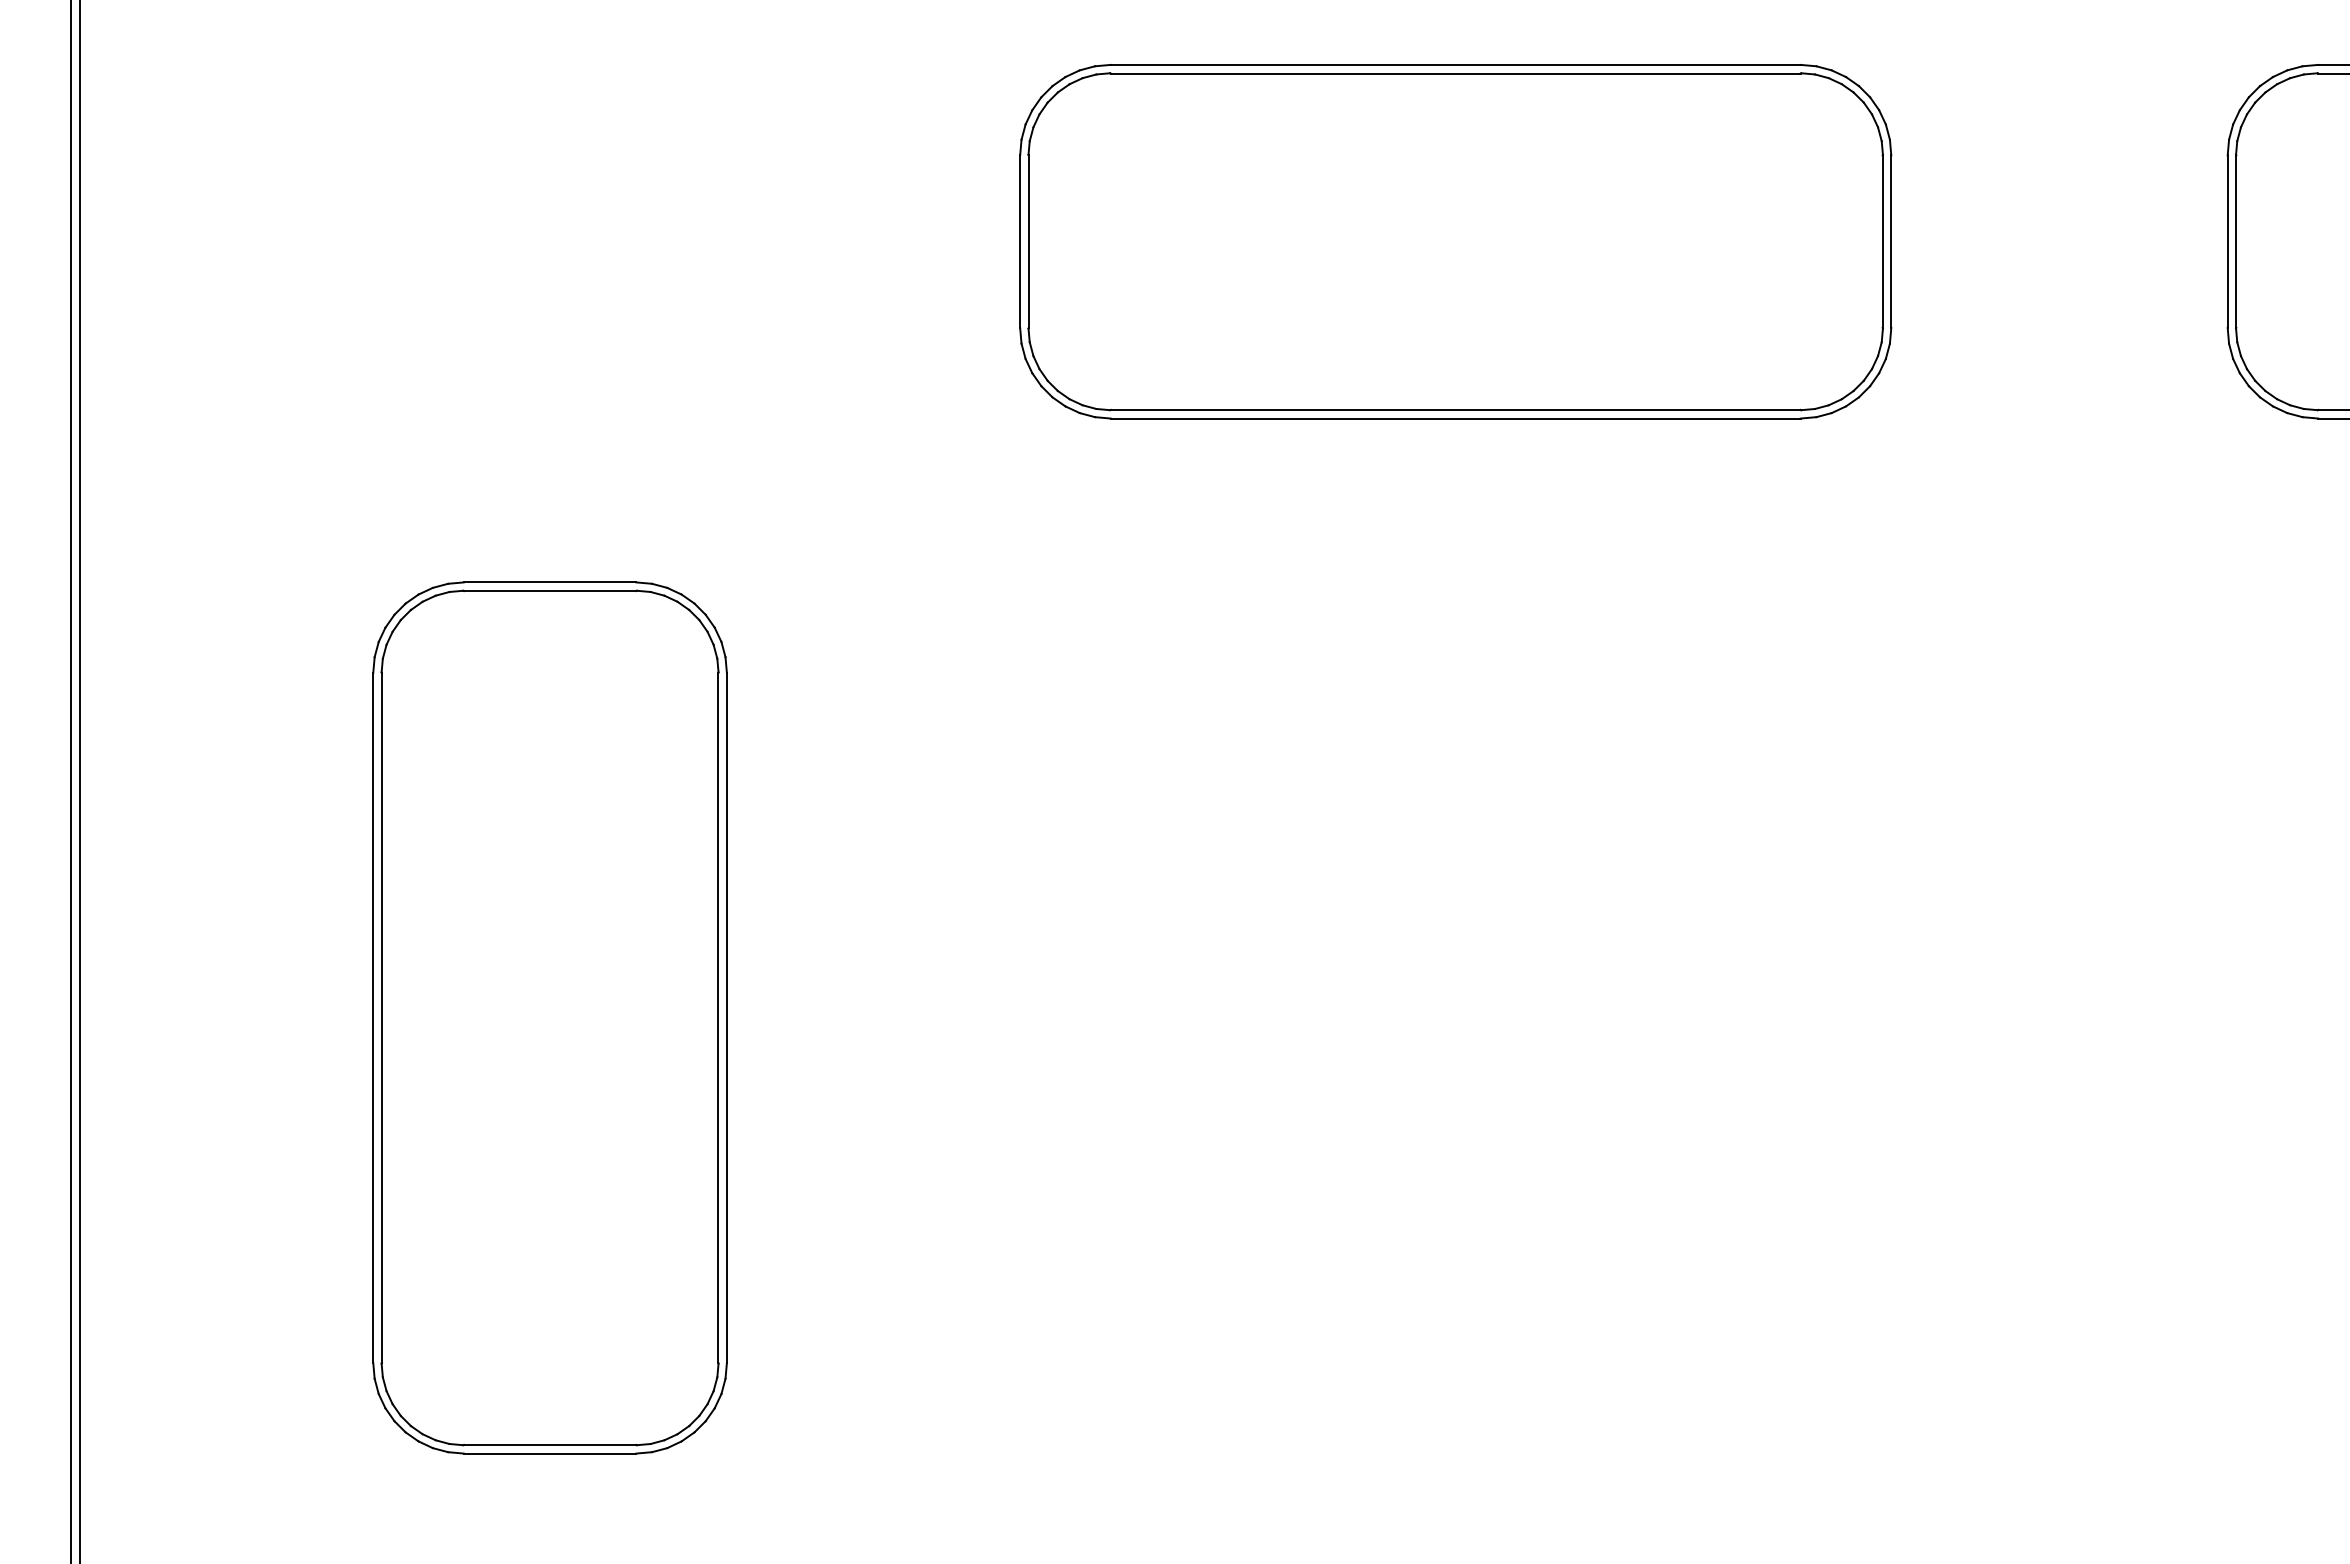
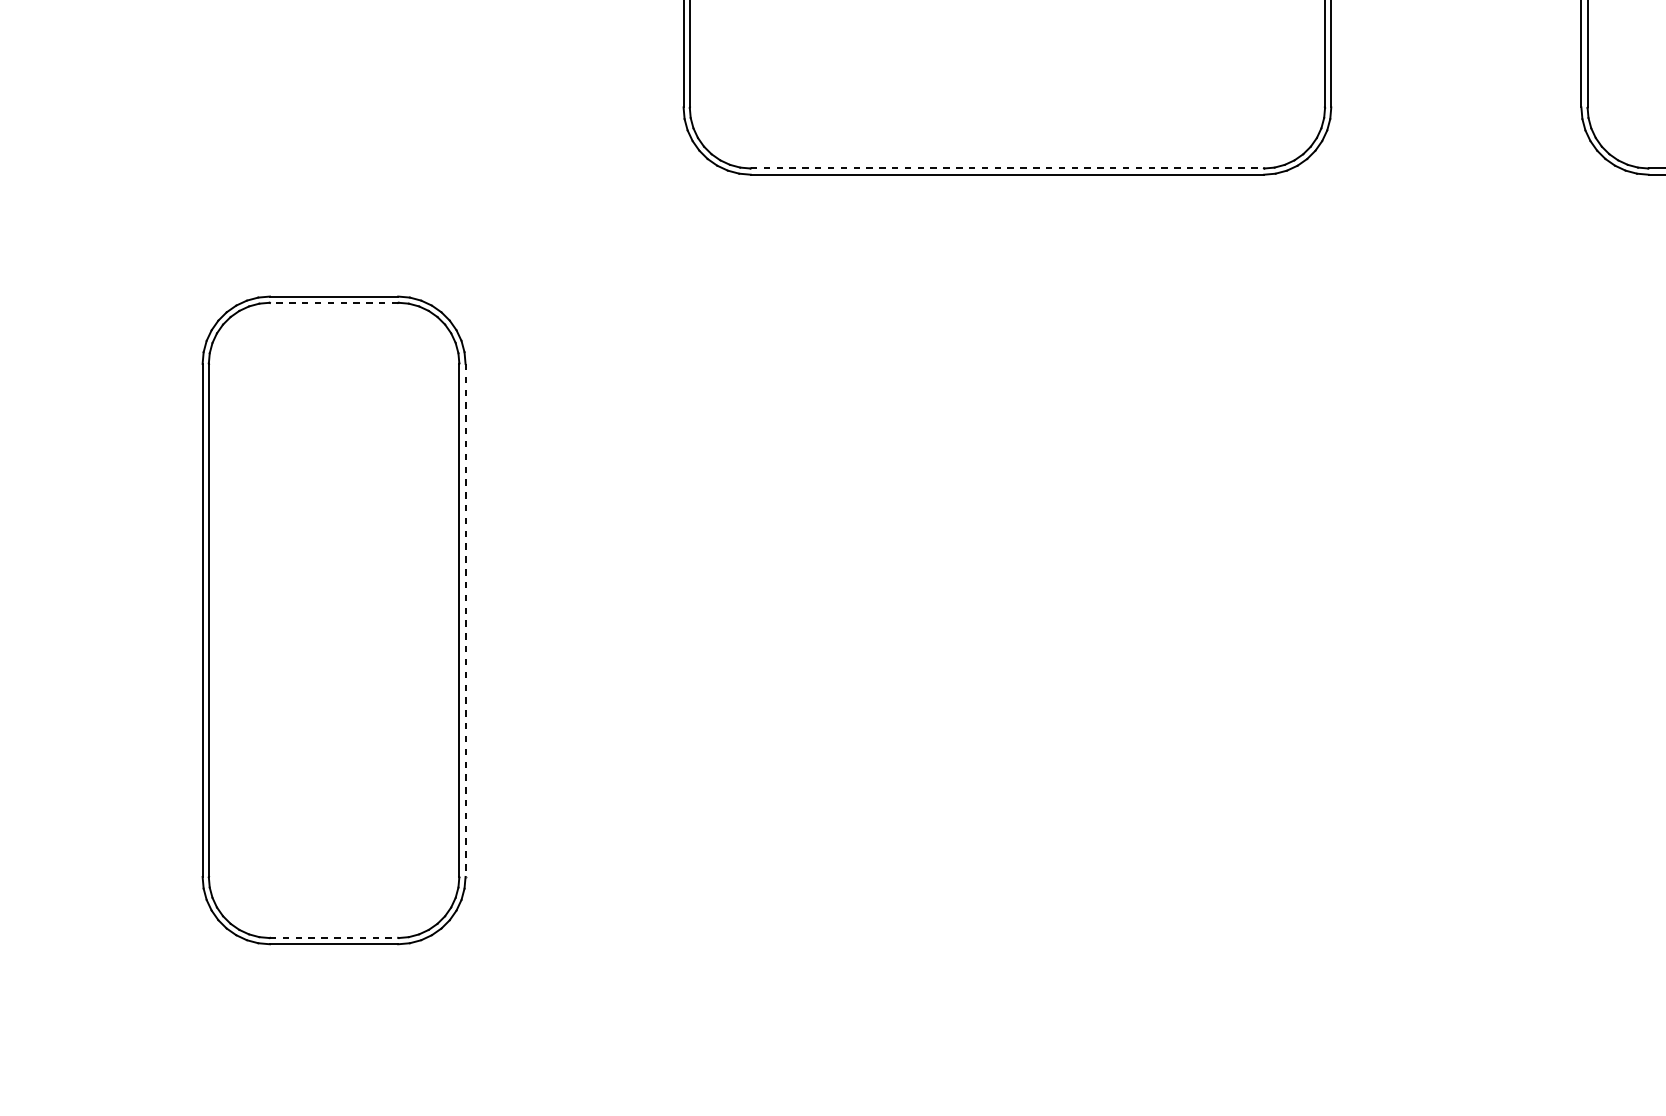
line: (1456, 409) -> (1008, 168), solid -> dashed
line: (549, 591) -> (333, 303), solid -> dashed
line: (726, 1018) -> (465, 620), solid -> dashed
line: (550, 1444) -> (334, 937), solid -> dashed

